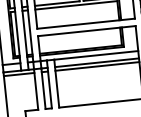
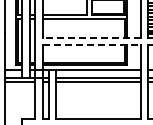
line: (85, 23) -> (91, 37), solid -> dashed
line: (87, 31) -> (92, 45), solid -> dashed

